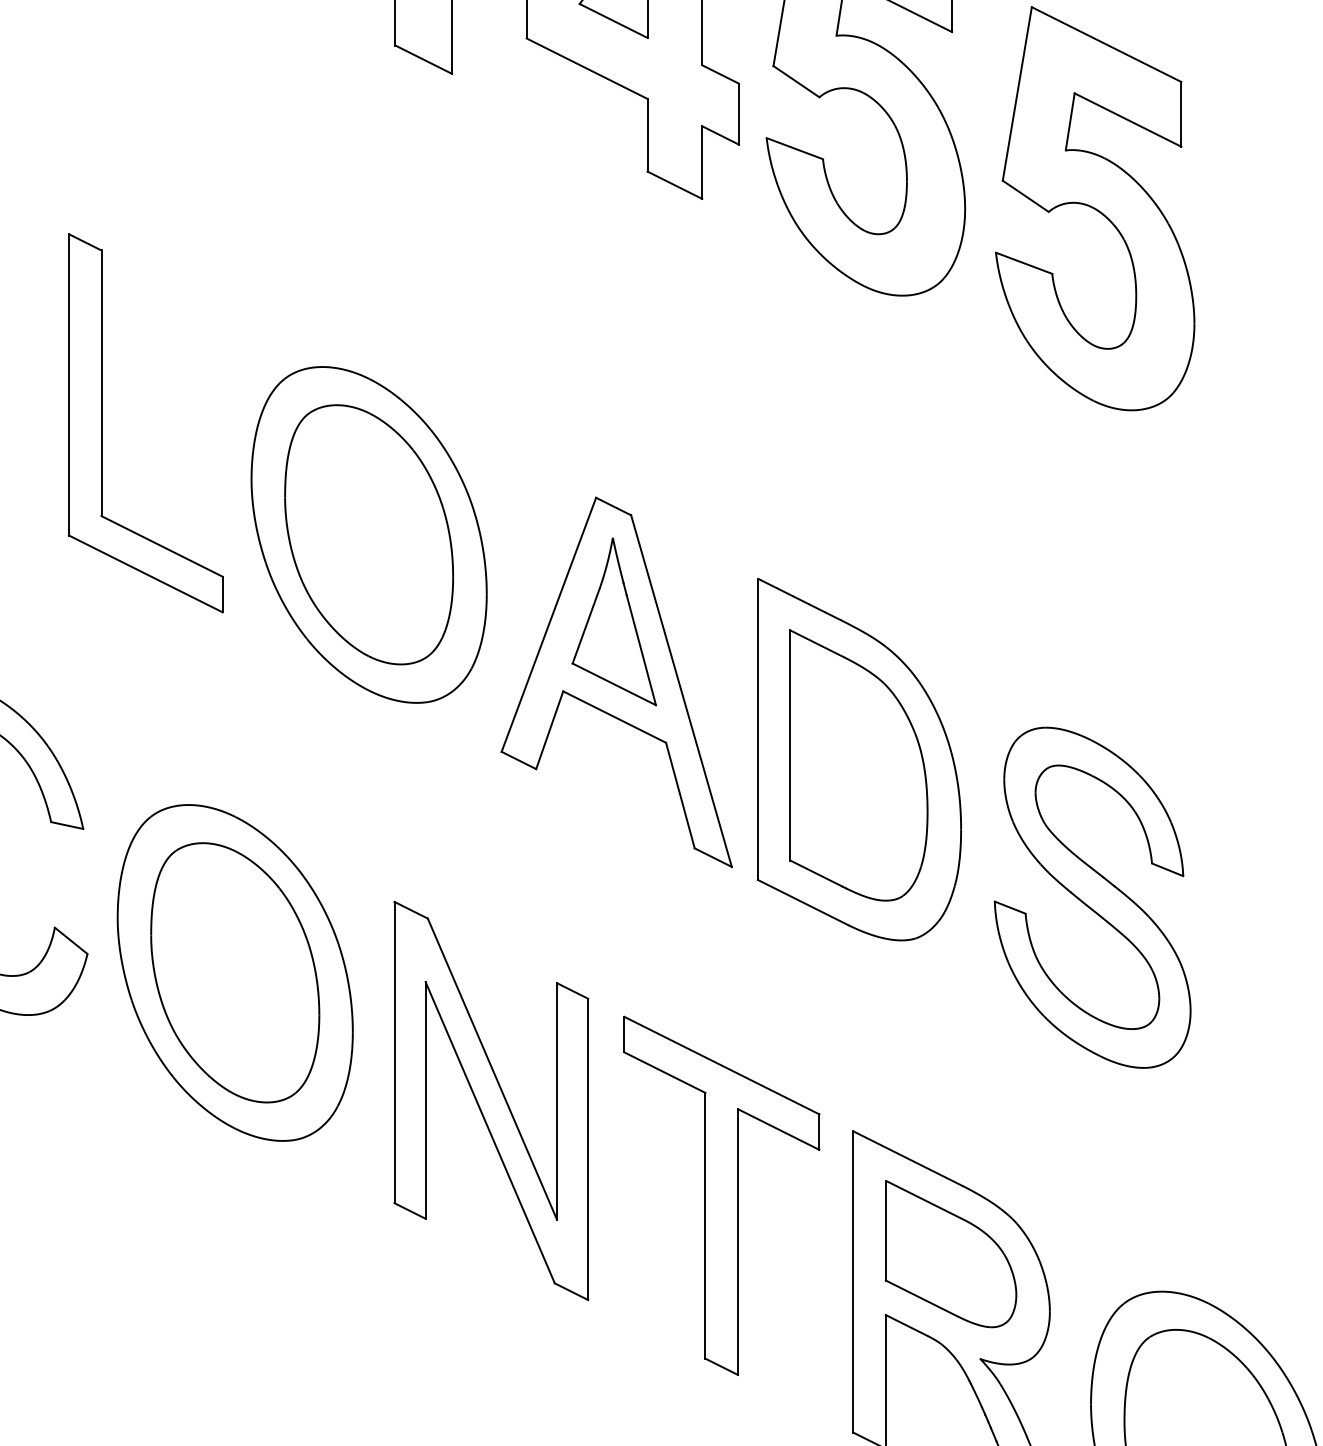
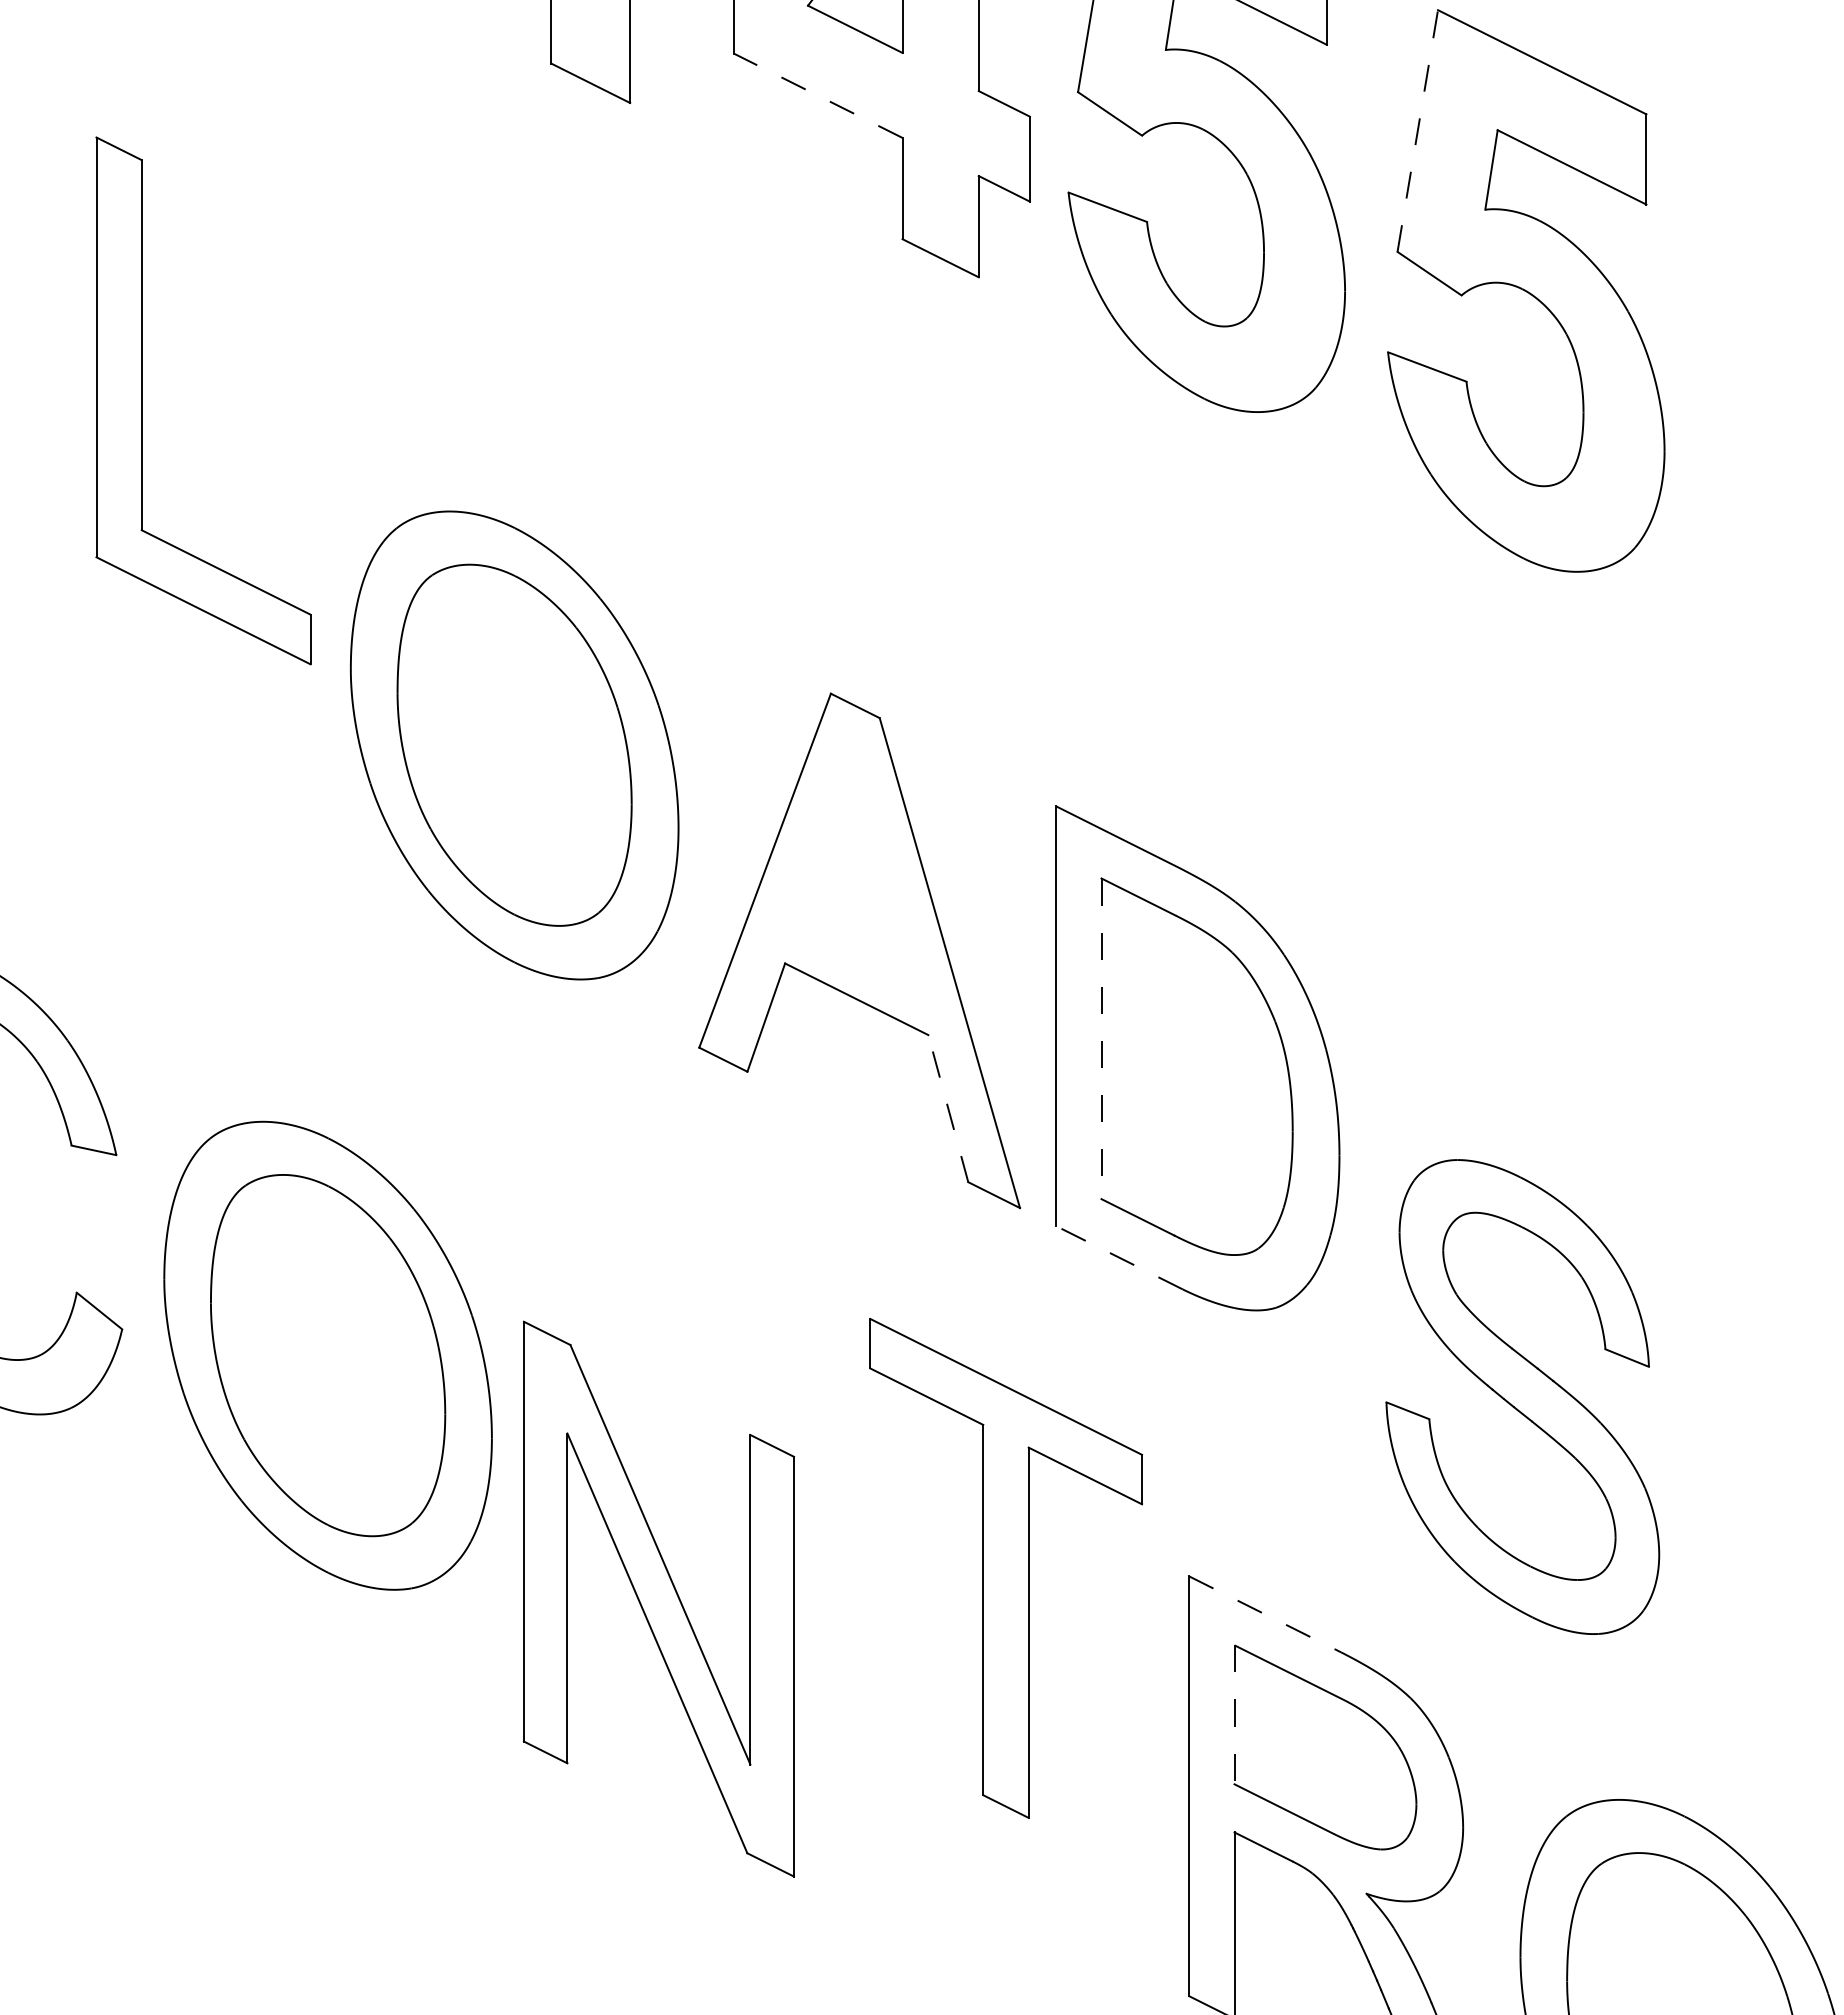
line: (586, 68) -> (817, 95), solid -> dashed
line: (1017, 94) -> (1417, 131), solid -> dashed
part: (102, 423) -> (142, 400), moved
part: (614, 621) -> (856, 866), removed
line: (790, 745) -> (1101, 1039), solid -> dashed
line: (680, 795) -> (948, 1108), solid -> dashed
part: (1092, 897) -> (1522, 1396), moved
line: (803, 902) -> (1119, 1257), solid -> dashed
part: (491, 1100) -> (658, 1598), moved
line: (908, 1158) -> (1265, 1614), solid -> dashed
part: (722, 1195) -> (1006, 1568), moved
line: (885, 1231) -> (1234, 1715), solid -> dashed

